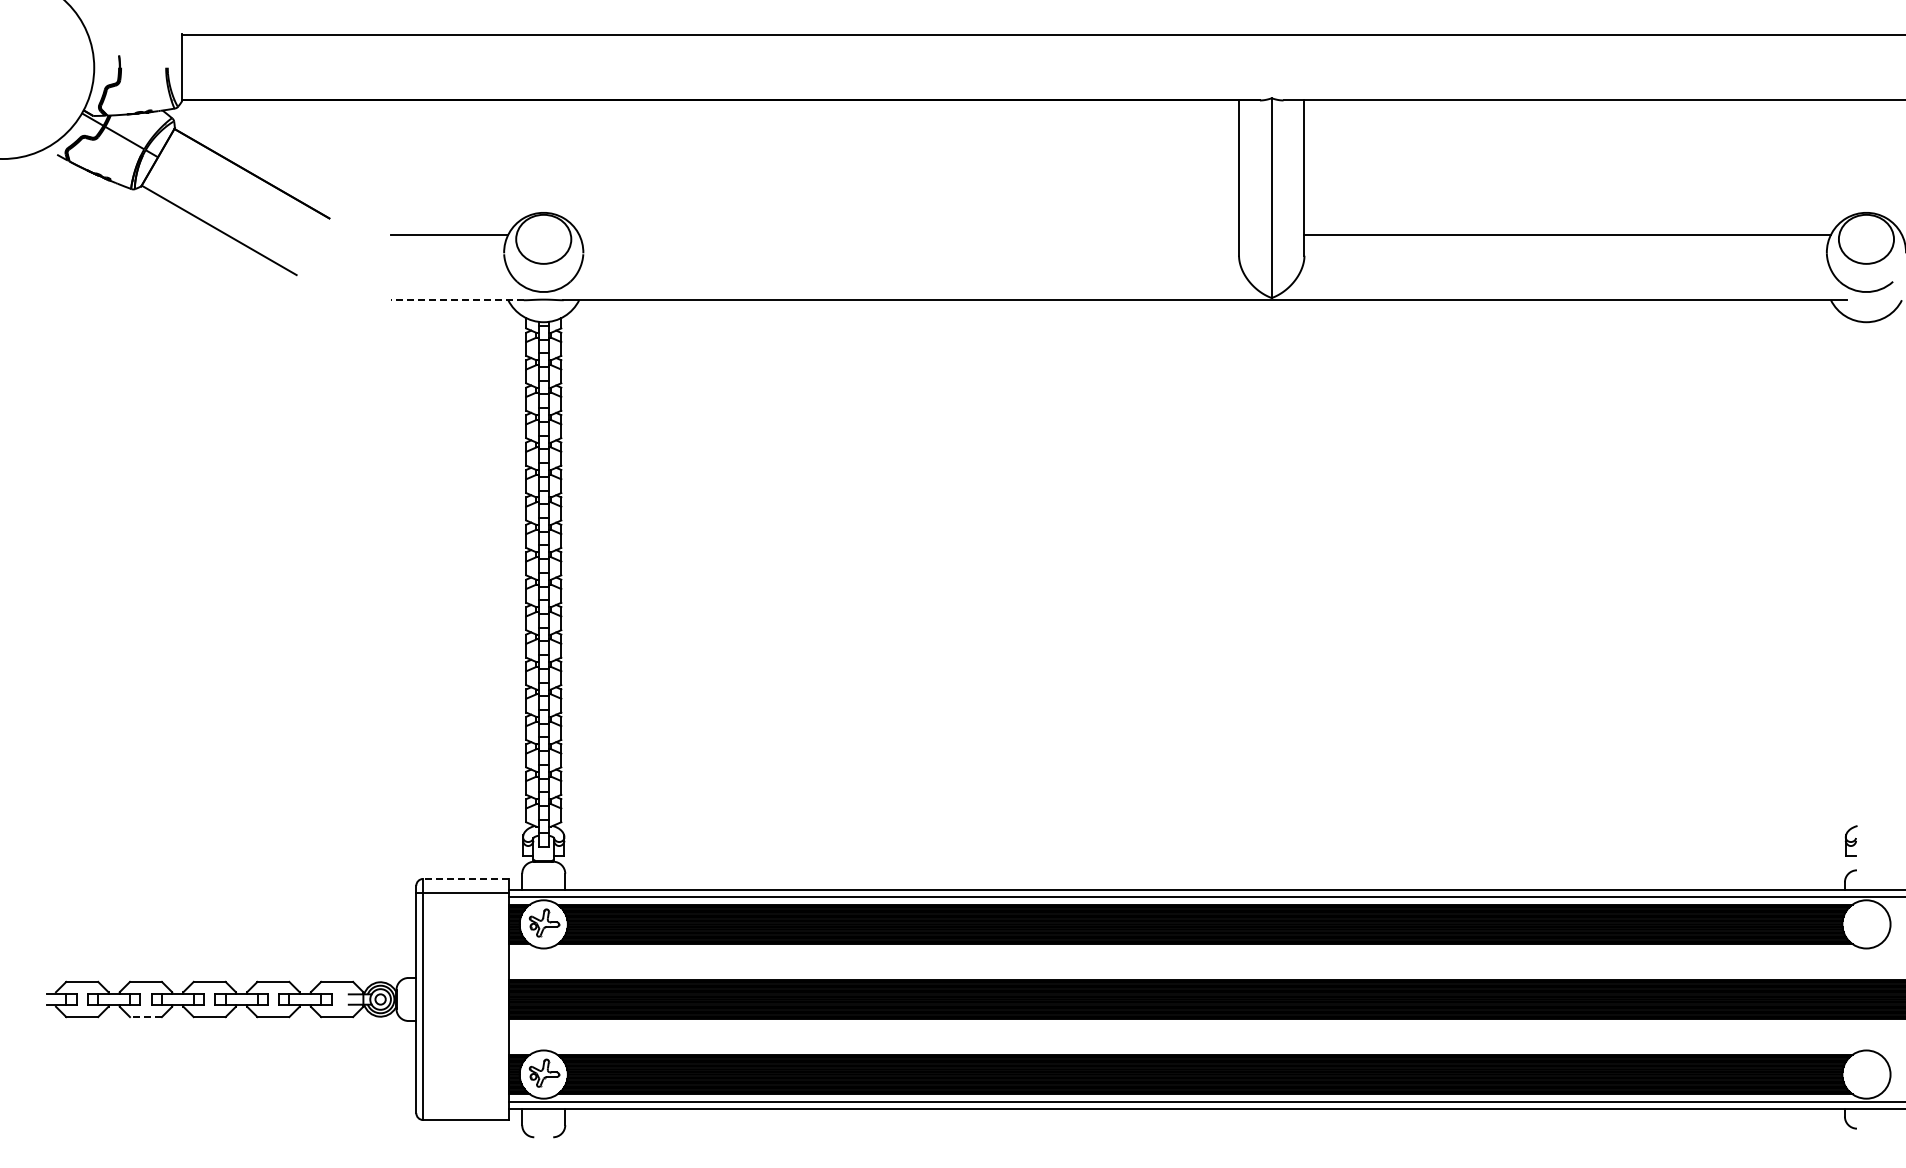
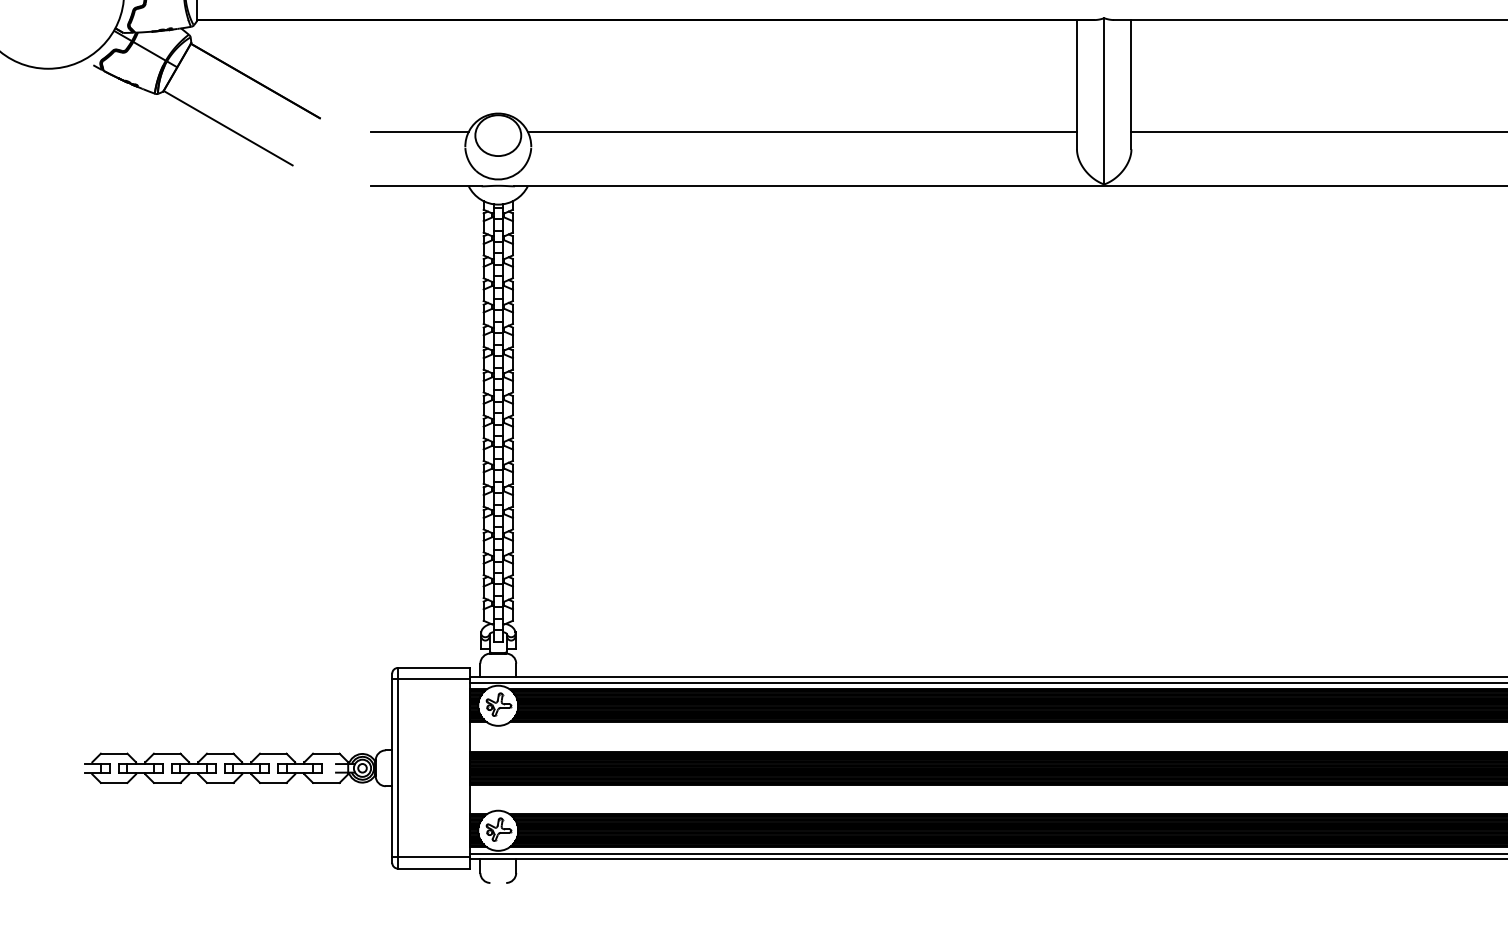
line: (909, 234) -> (802, 131), added
line: (457, 300) -> (426, 186), dashed -> solid
line: (465, 878) -> (433, 667), dashed -> solid
line: (145, 1017) -> (166, 783), dashed -> solid
line: (462, 1106) -> (430, 857), added

